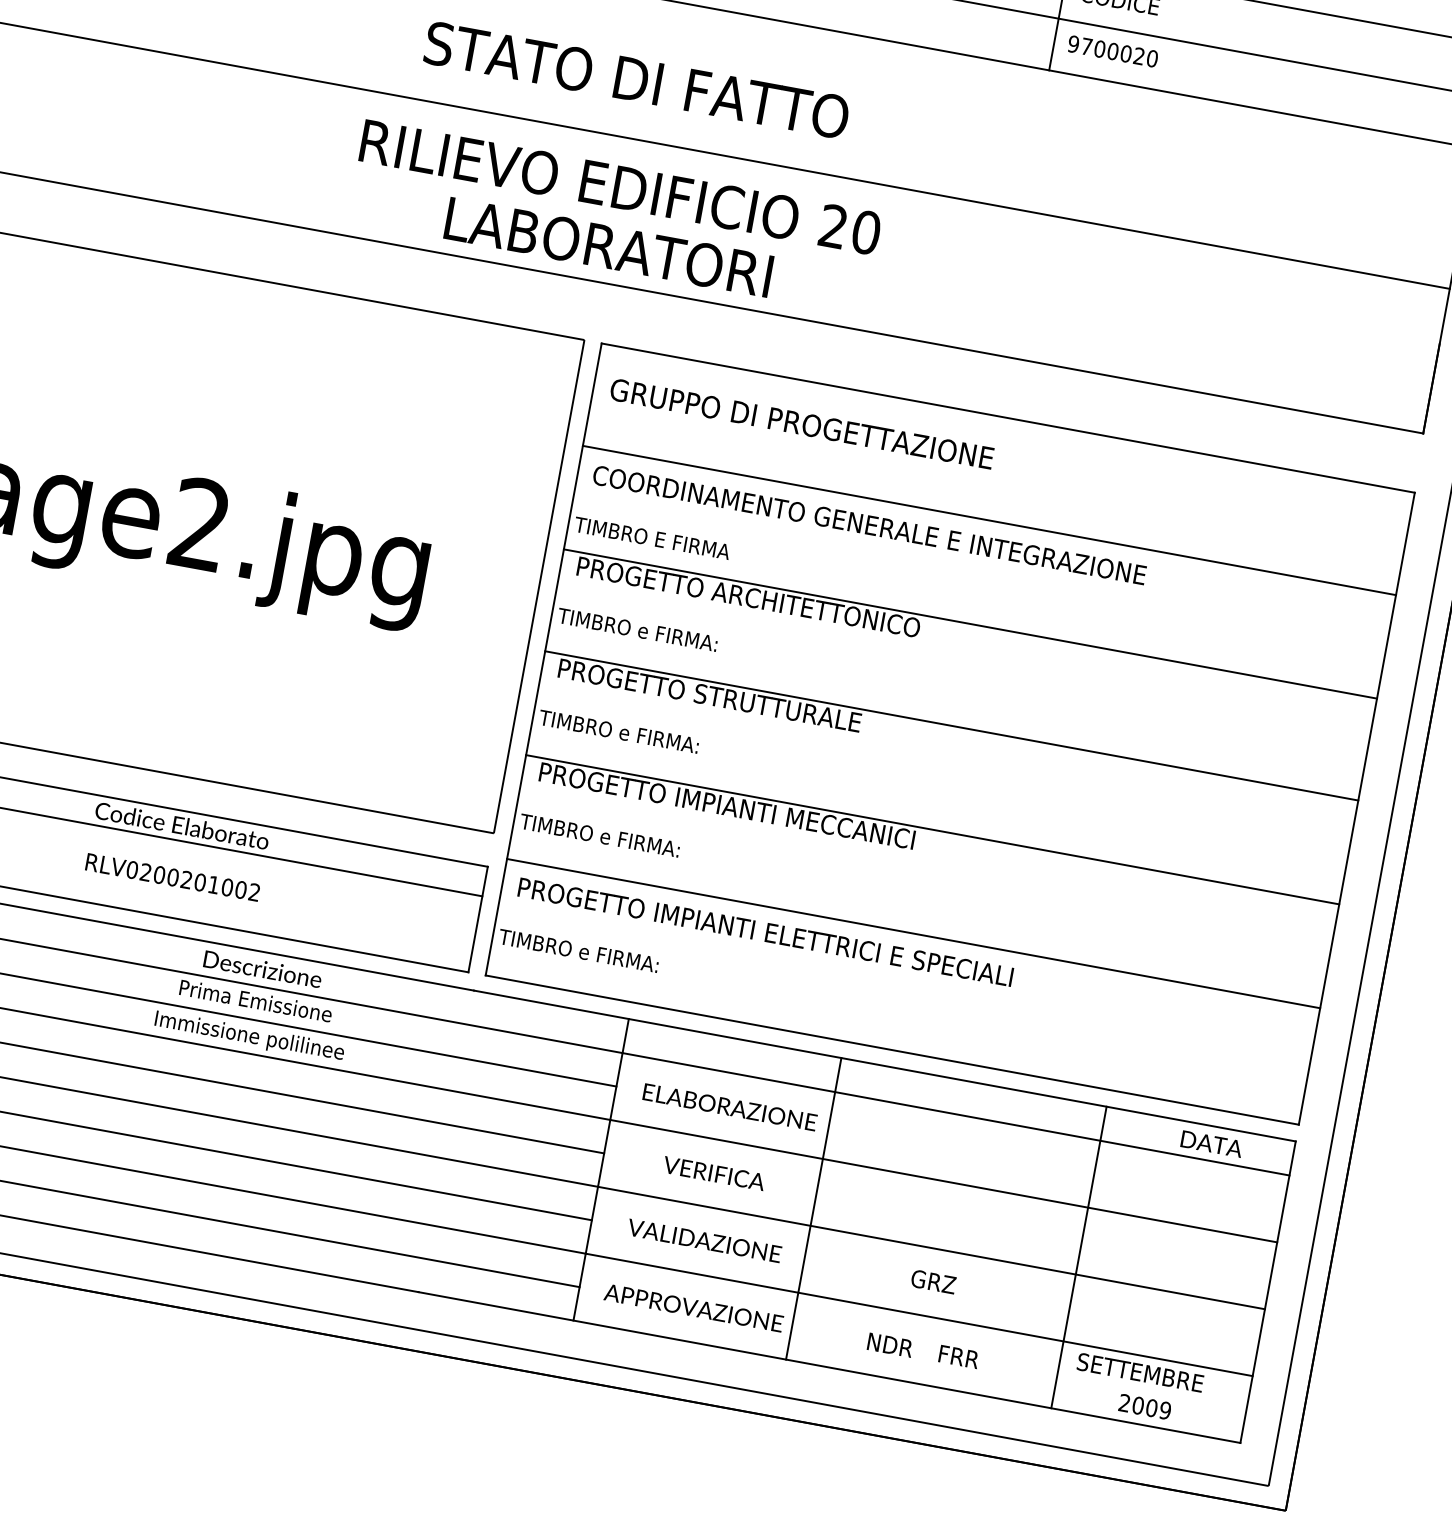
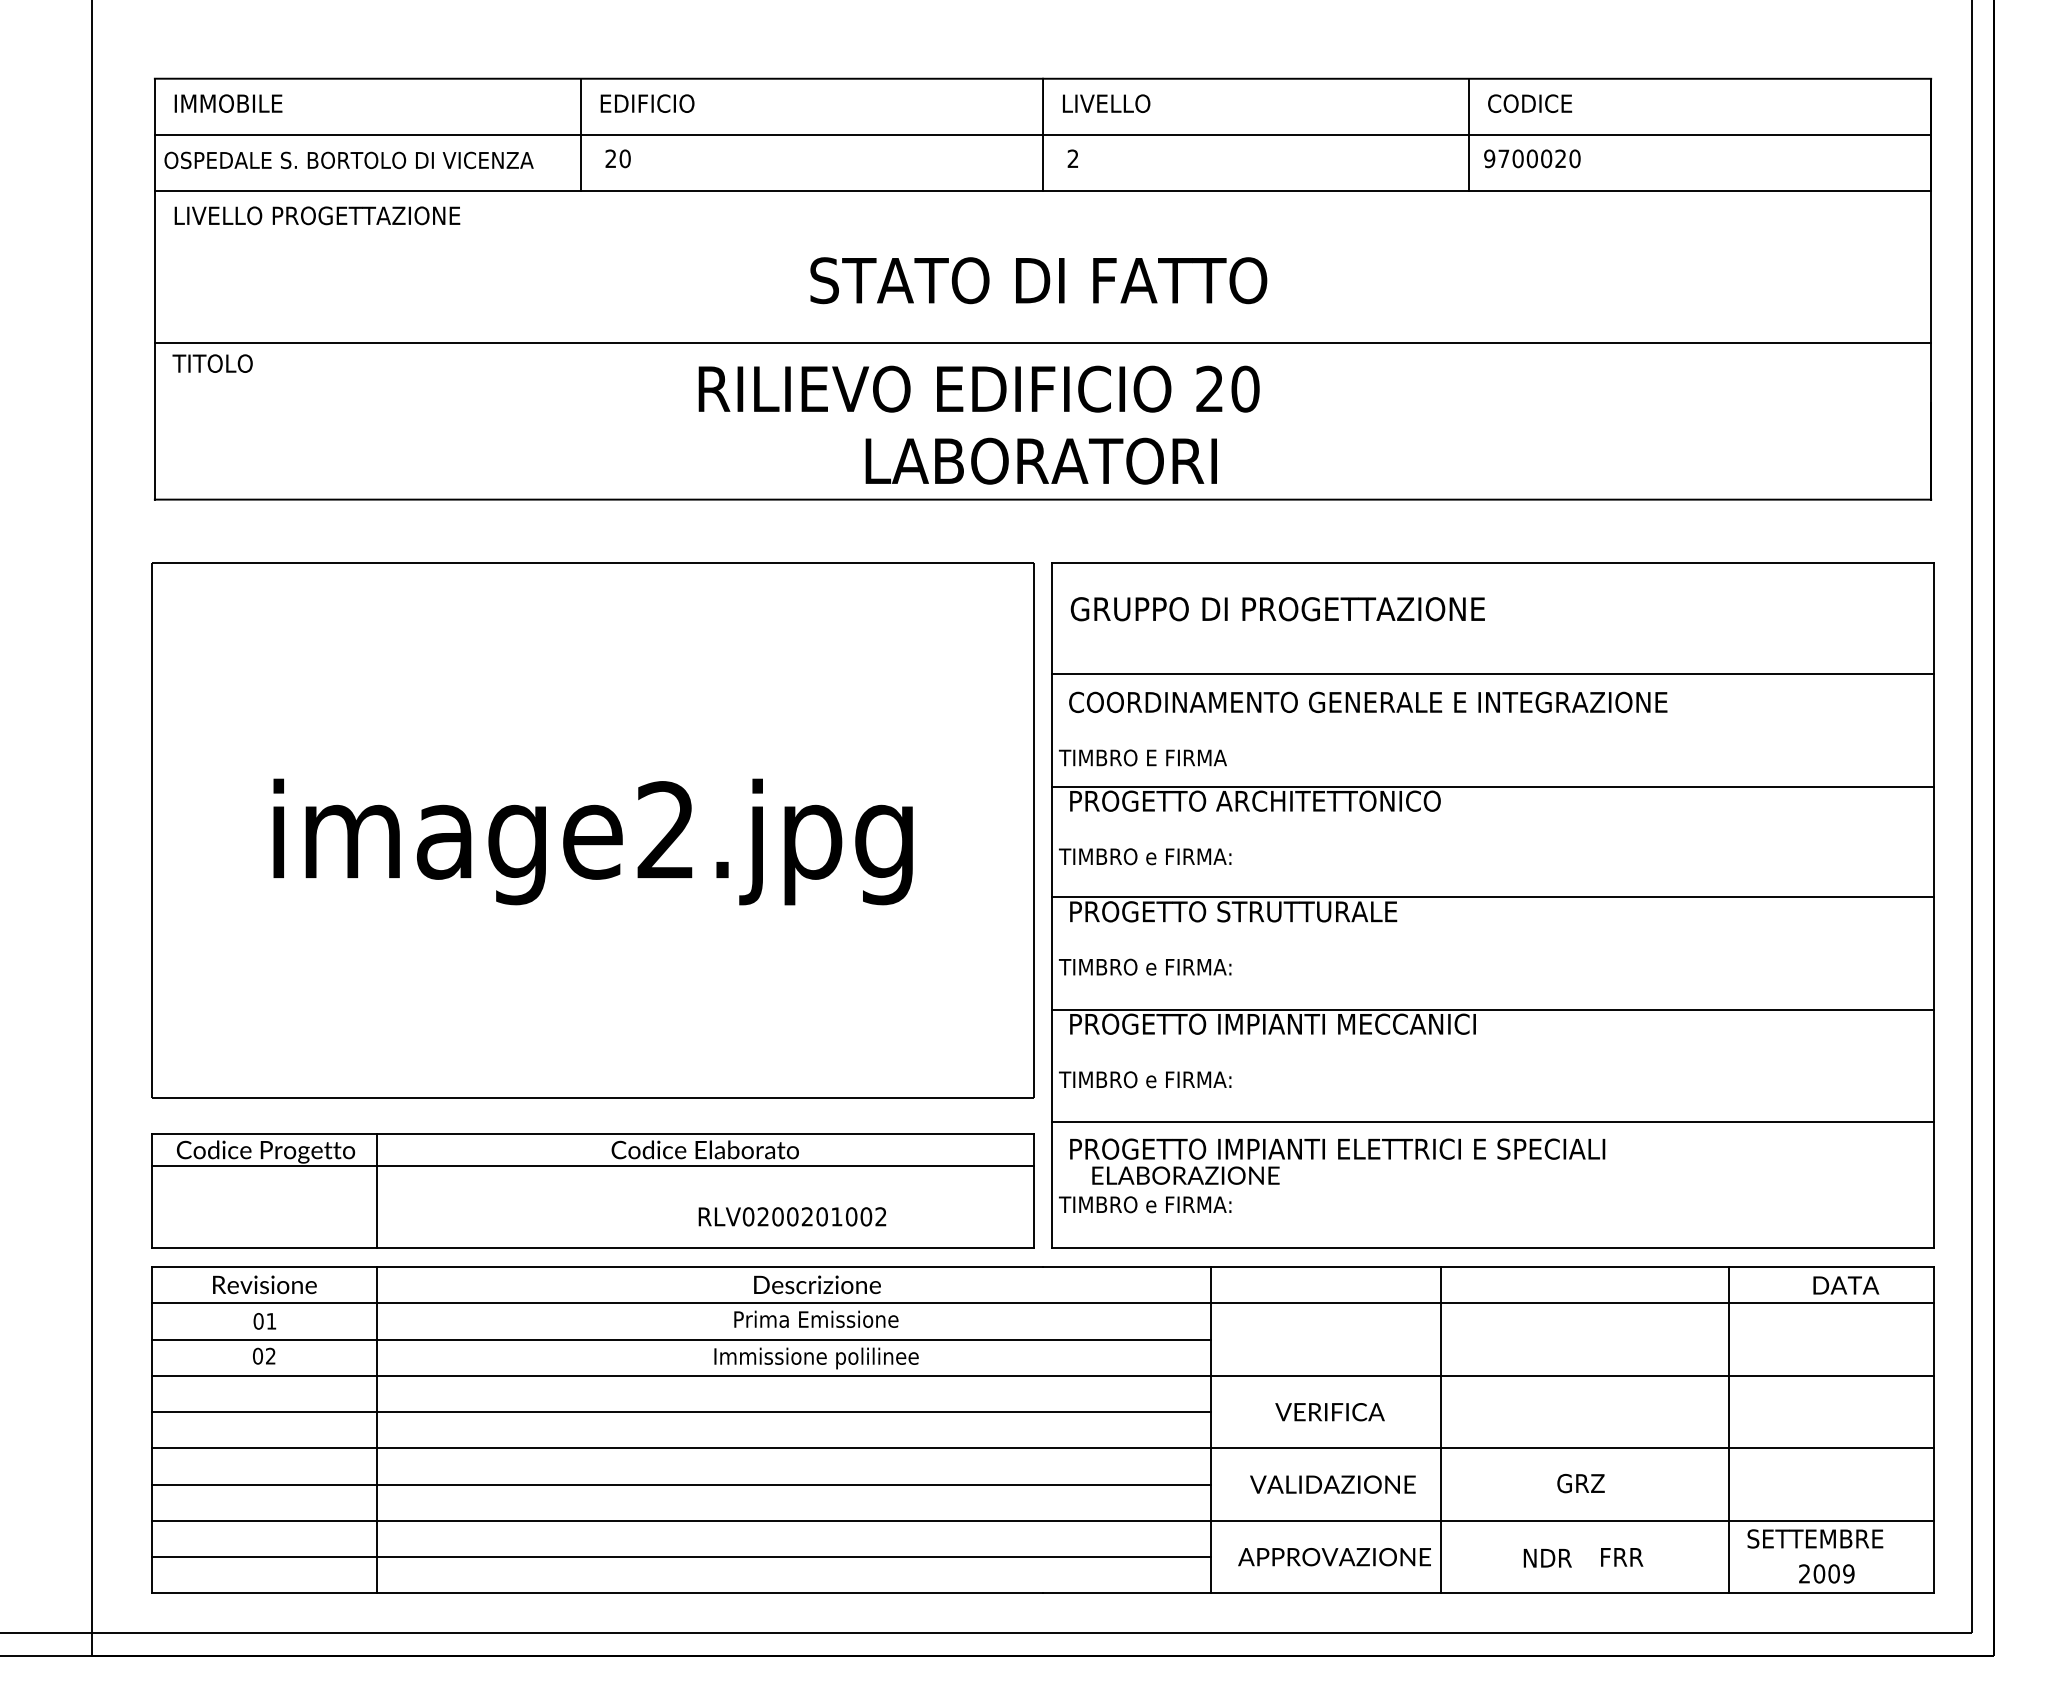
text: (620, 186) -> (978, 388), moved
text: (172, 877) -> (792, 1216), moved
text: (729, 1107) -> (1185, 1175), moved

